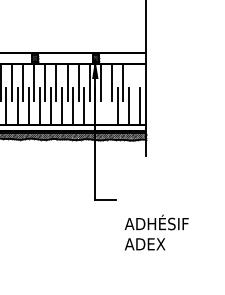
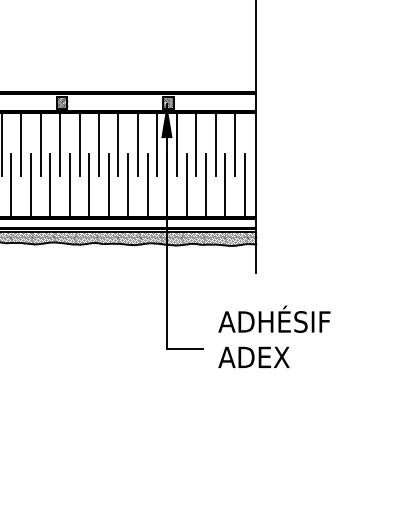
line: (134, 82) -> (235, 144), added
line: (106, 105) -> (186, 184), added
text: (156, 232) -> (274, 336), moved

